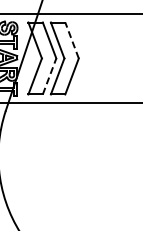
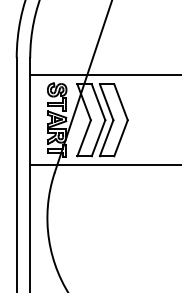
line: (71, 39) -> (120, 101), dashed -> solid
line: (49, 75) -> (98, 137), dashed -> solid

